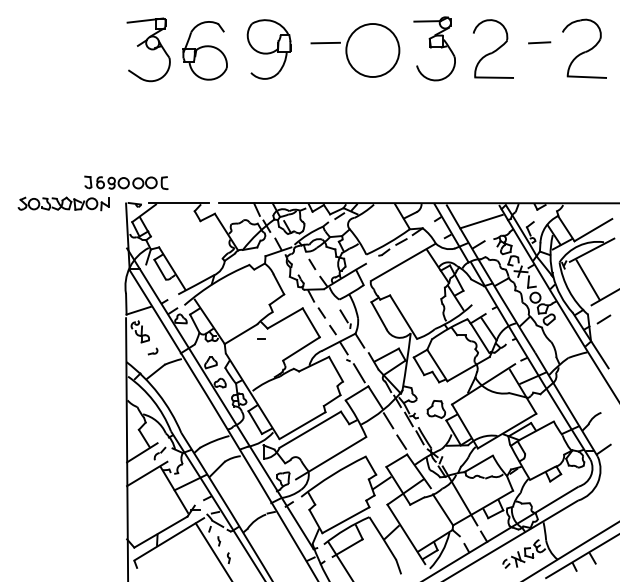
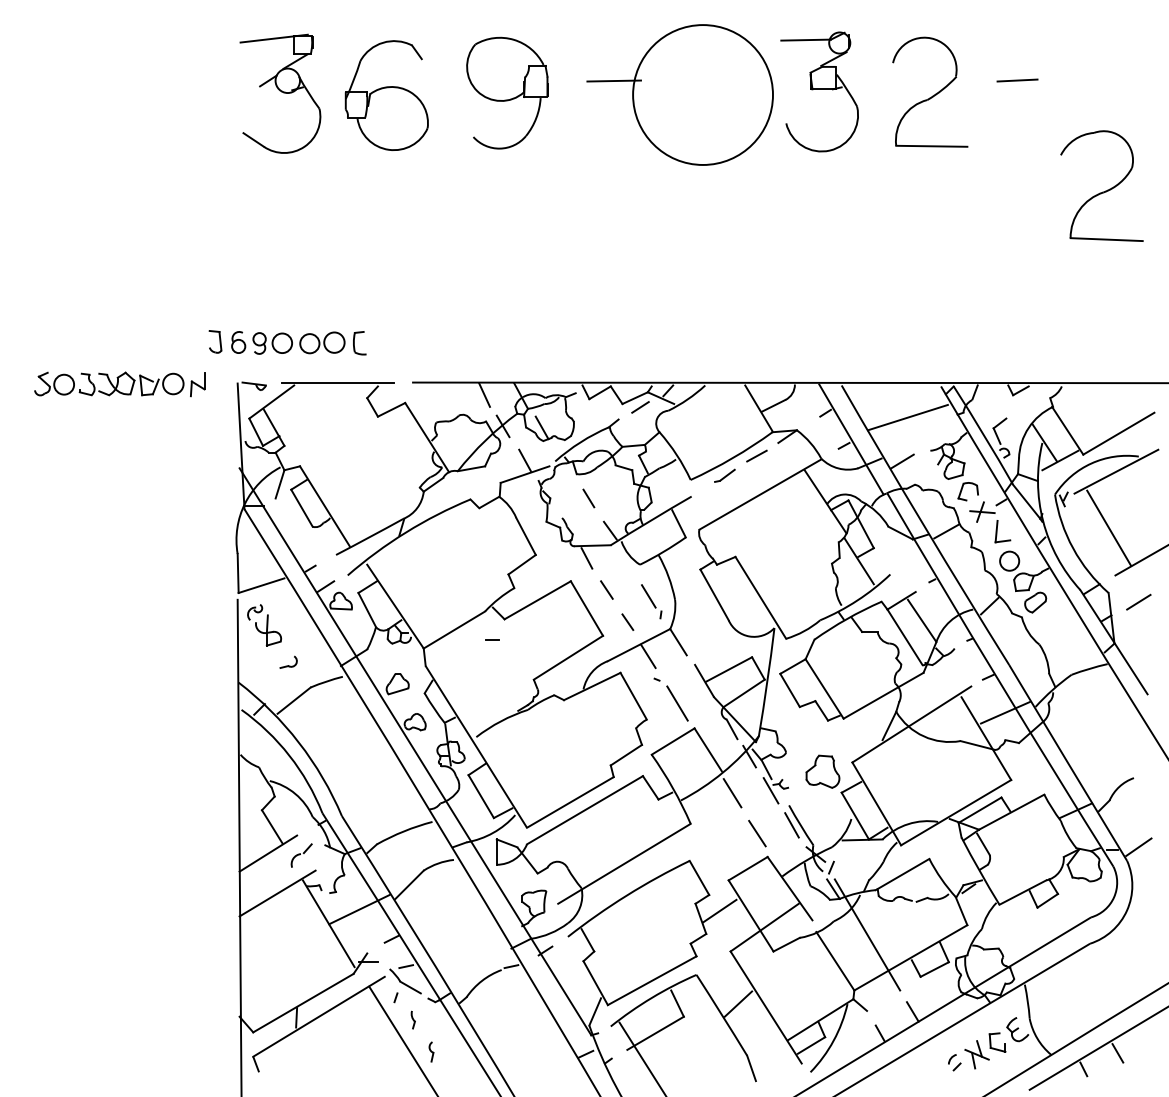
part: (584, 48) -> (1102, 185), moved
circle: (372, 50) -> (702, 95), size x1.4
part: (126, 182) -> (287, 342), moved

